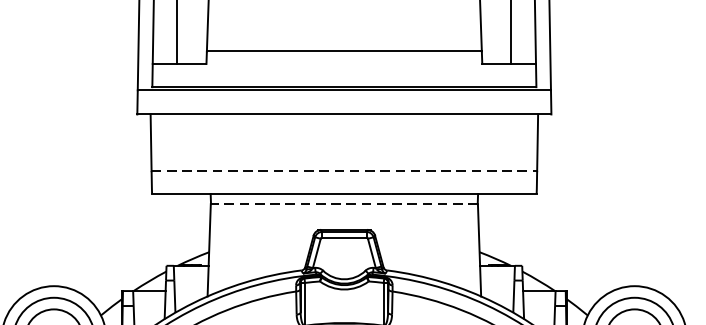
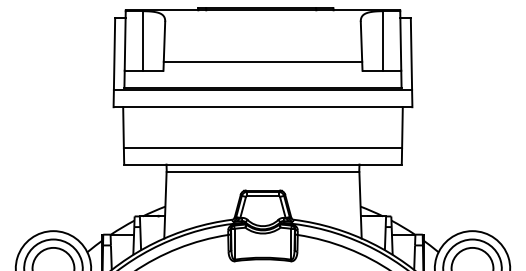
line: (345, 171) -> (263, 148), dashed -> solid
line: (343, 203) -> (262, 171), dashed -> solid

